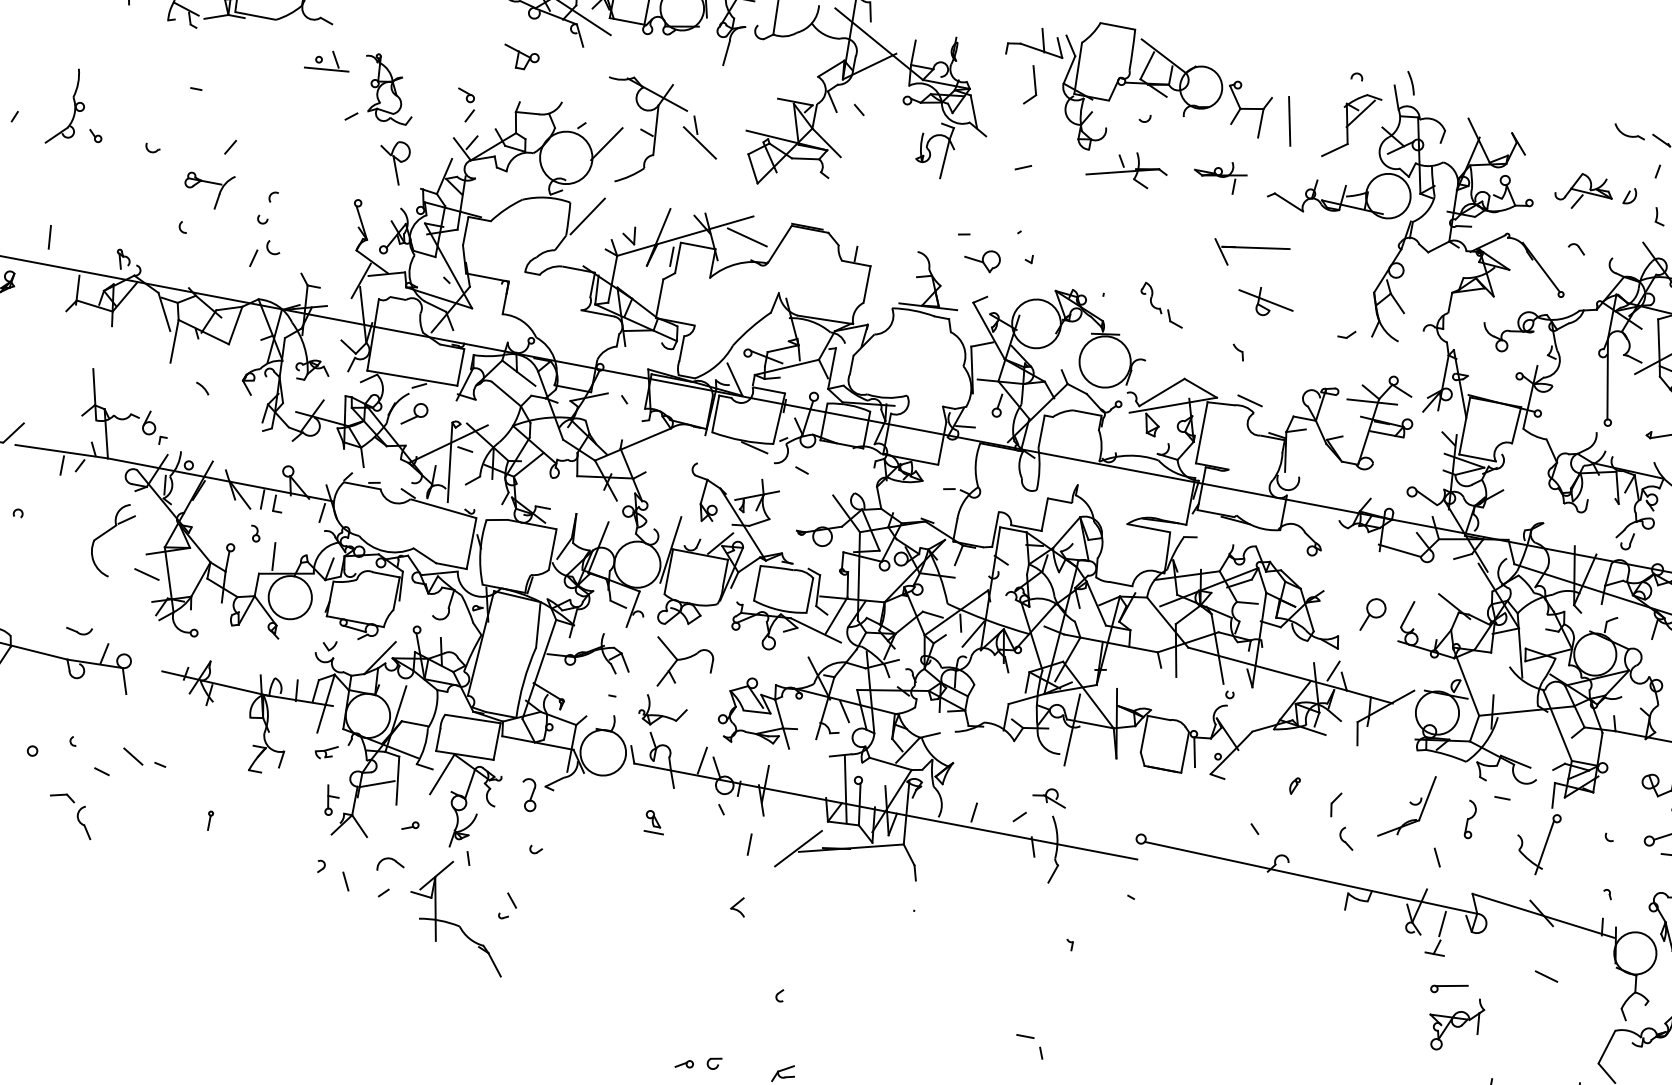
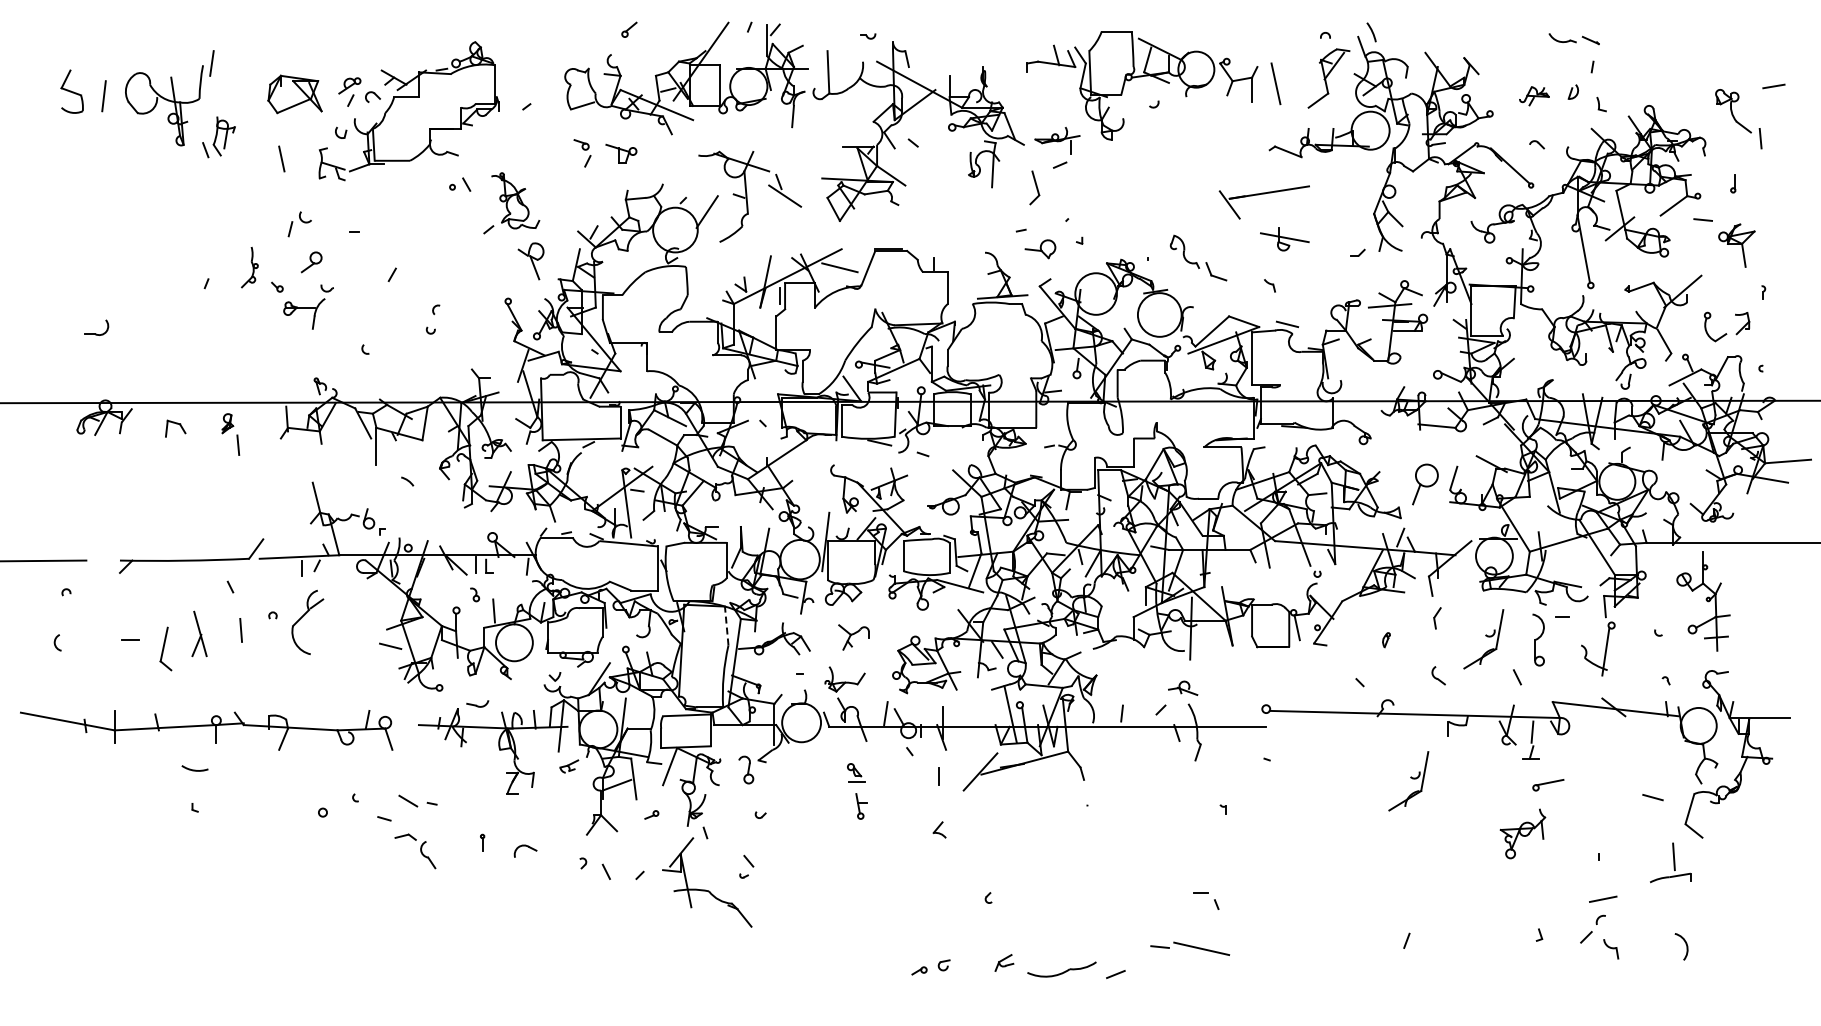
line: (326, 69) -> (460, 194), removed
part: (1032, 85) -> (1034, 187), moved
part: (465, 105) -> (582, 153), moved
part: (67, 107) -> (249, 267), size x0.6
part: (1127, 167) -> (1147, 148), removed
part: (1220, 175) -> (1057, 140), moved
part: (208, 189) -> (304, 313), moved
part: (1584, 192) -> (1534, 96), size x0.6
line: (587, 216) -> (702, 275), removed
line: (50, 236) -> (238, 444), moved
part: (265, 254) -> (299, 224), moved
part: (1250, 254) -> (1264, 201), size x1.4
part: (1162, 304) -> (1198, 257), size x1.4
part: (414, 414) -> (311, 262), moved
part: (108, 531) -> (303, 616), moved
part: (1373, 615) -> (1425, 484), size x1.4
line: (537, 625) -> (726, 626), solid -> dashed
part: (79, 629) -> (477, 703), moved
part: (681, 665) -> (853, 637), size x0.6
part: (331, 800) -> (861, 806), moved
part: (1335, 804) -> (1437, 618), moved
part: (71, 815) -> (415, 851), moved
part: (1470, 820) -> (1539, 640), size x1.6
part: (390, 864) -> (525, 850), moved
part: (1289, 953) -> (1408, 781), added
line: (1545, 976) -> (1652, 797), moved
part: (1454, 1023) -> (1522, 833), moved

